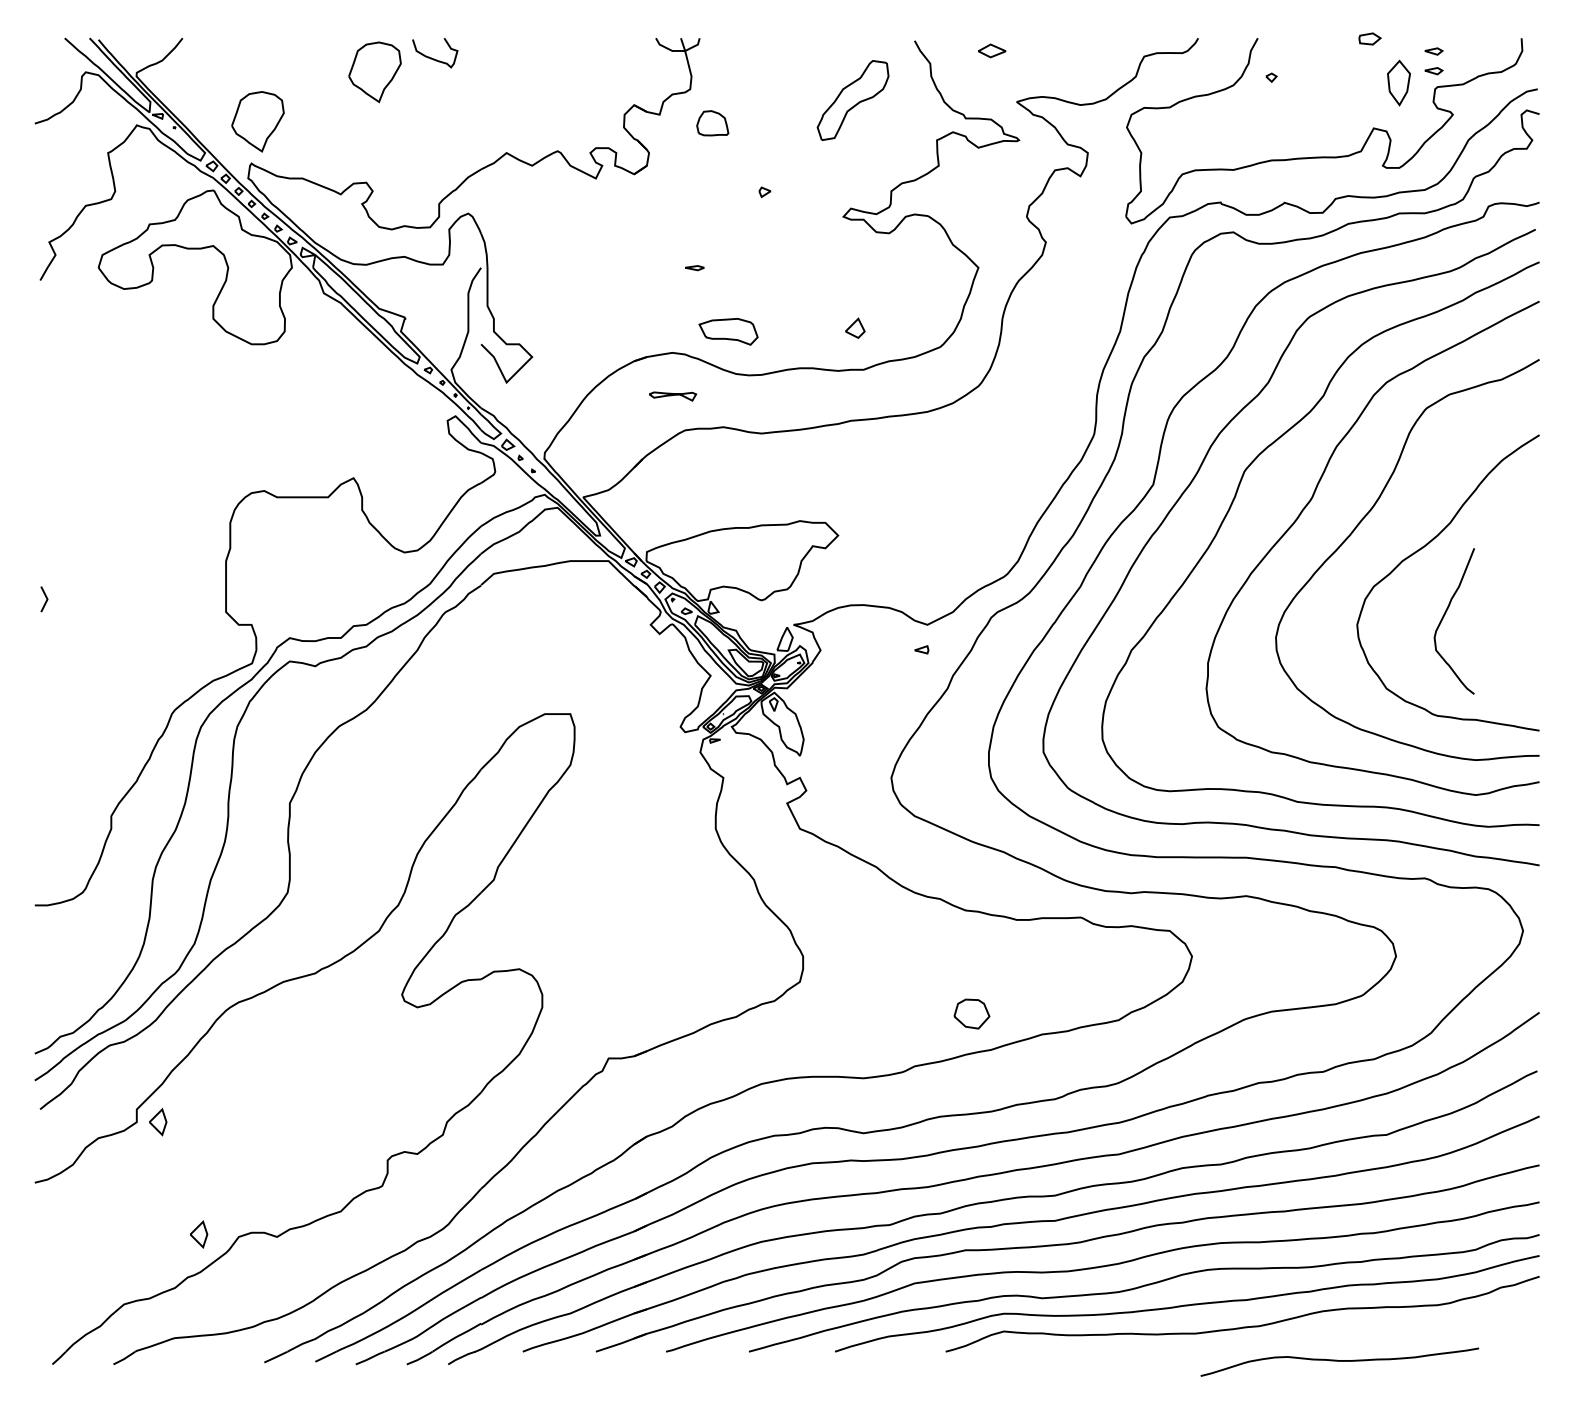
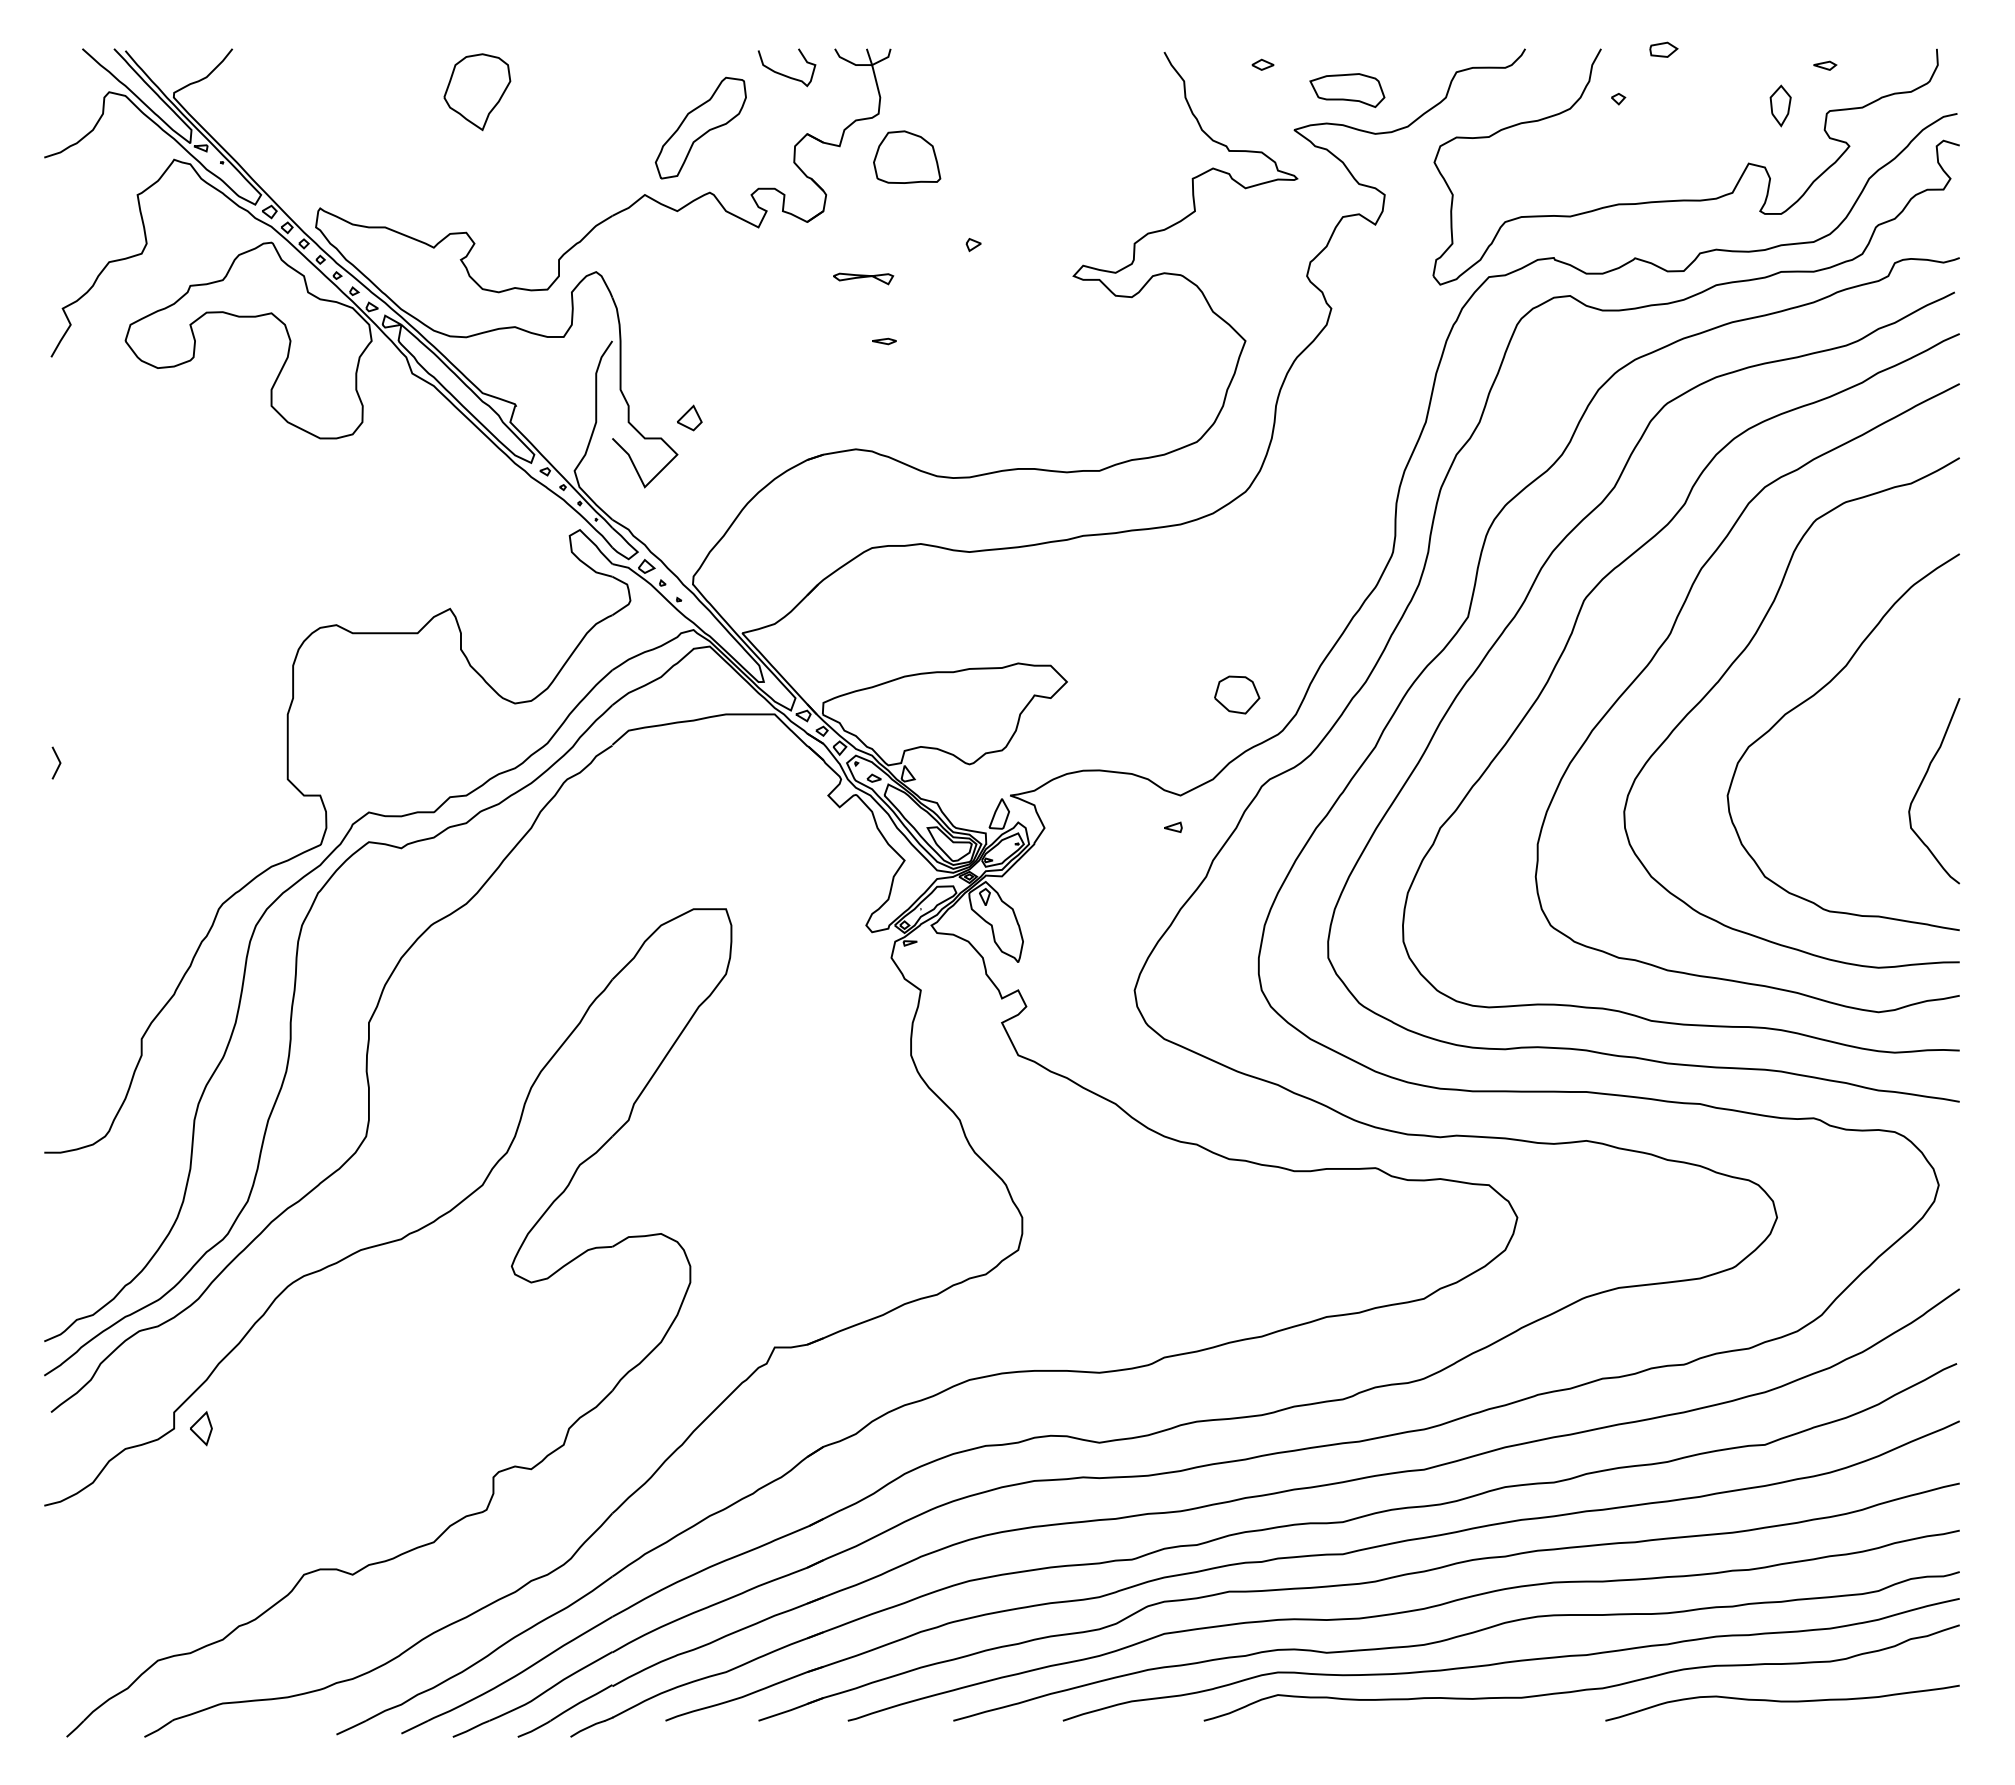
part: (1369, 38) -> (1663, 49), moved
part: (991, 50) -> (1262, 64), size x0.62
curve: (431, 57) -> (782, 73), moved
part: (1434, 70) -> (1825, 90), removed
part: (1398, 82) -> (1780, 105), size x0.71
part: (852, 100) -> (700, 127), moved
part: (258, 122) -> (328, 155), removed
part: (712, 122) -> (907, 156), size x1.67
part: (855, 327) -> (689, 417), moved
part: (728, 331) -> (1347, 90), moved
part: (672, 396) -> (863, 278), moved
curve: (1444, 616) -> (1921, 785), moved
part: (972, 1013) -> (1237, 694), moved
part: (199, 1234) -> (253, 1571), removed
curve: (1339, 1361) -> (1782, 1702), moved

